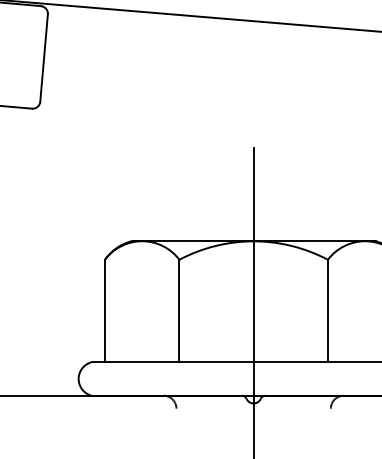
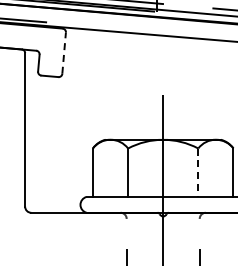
line: (44, 58) -> (64, 53), solid -> dashed
line: (328, 312) -> (198, 173), solid -> dashed

